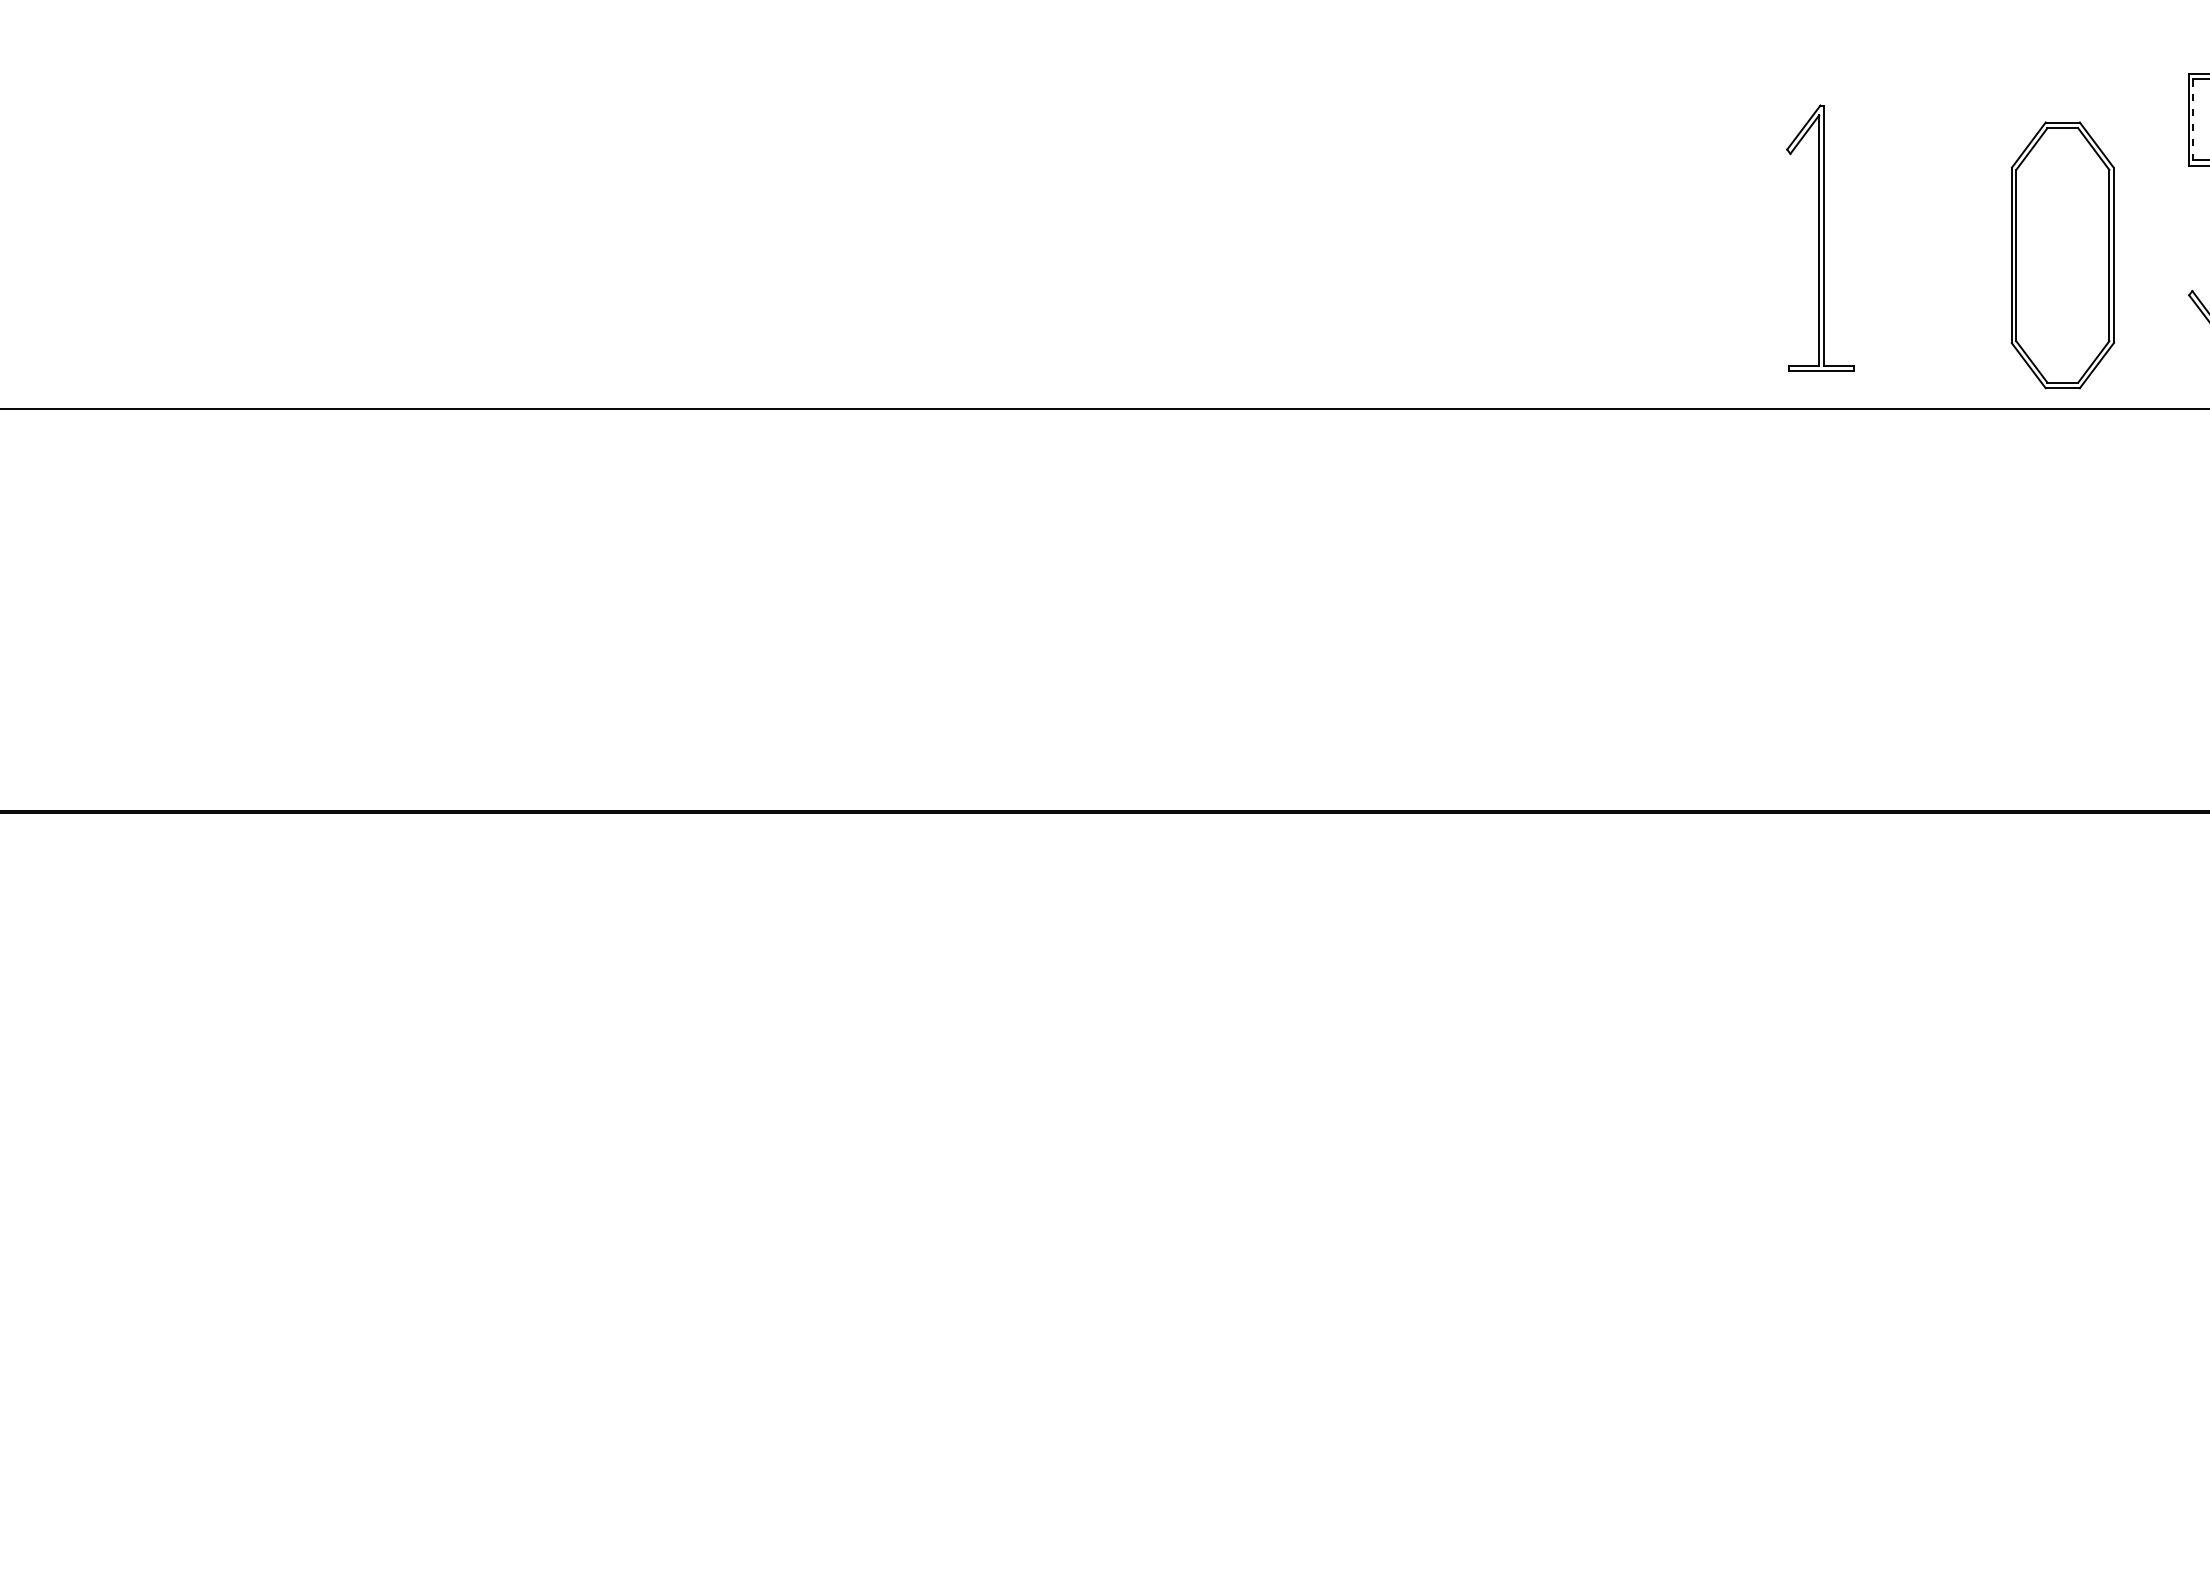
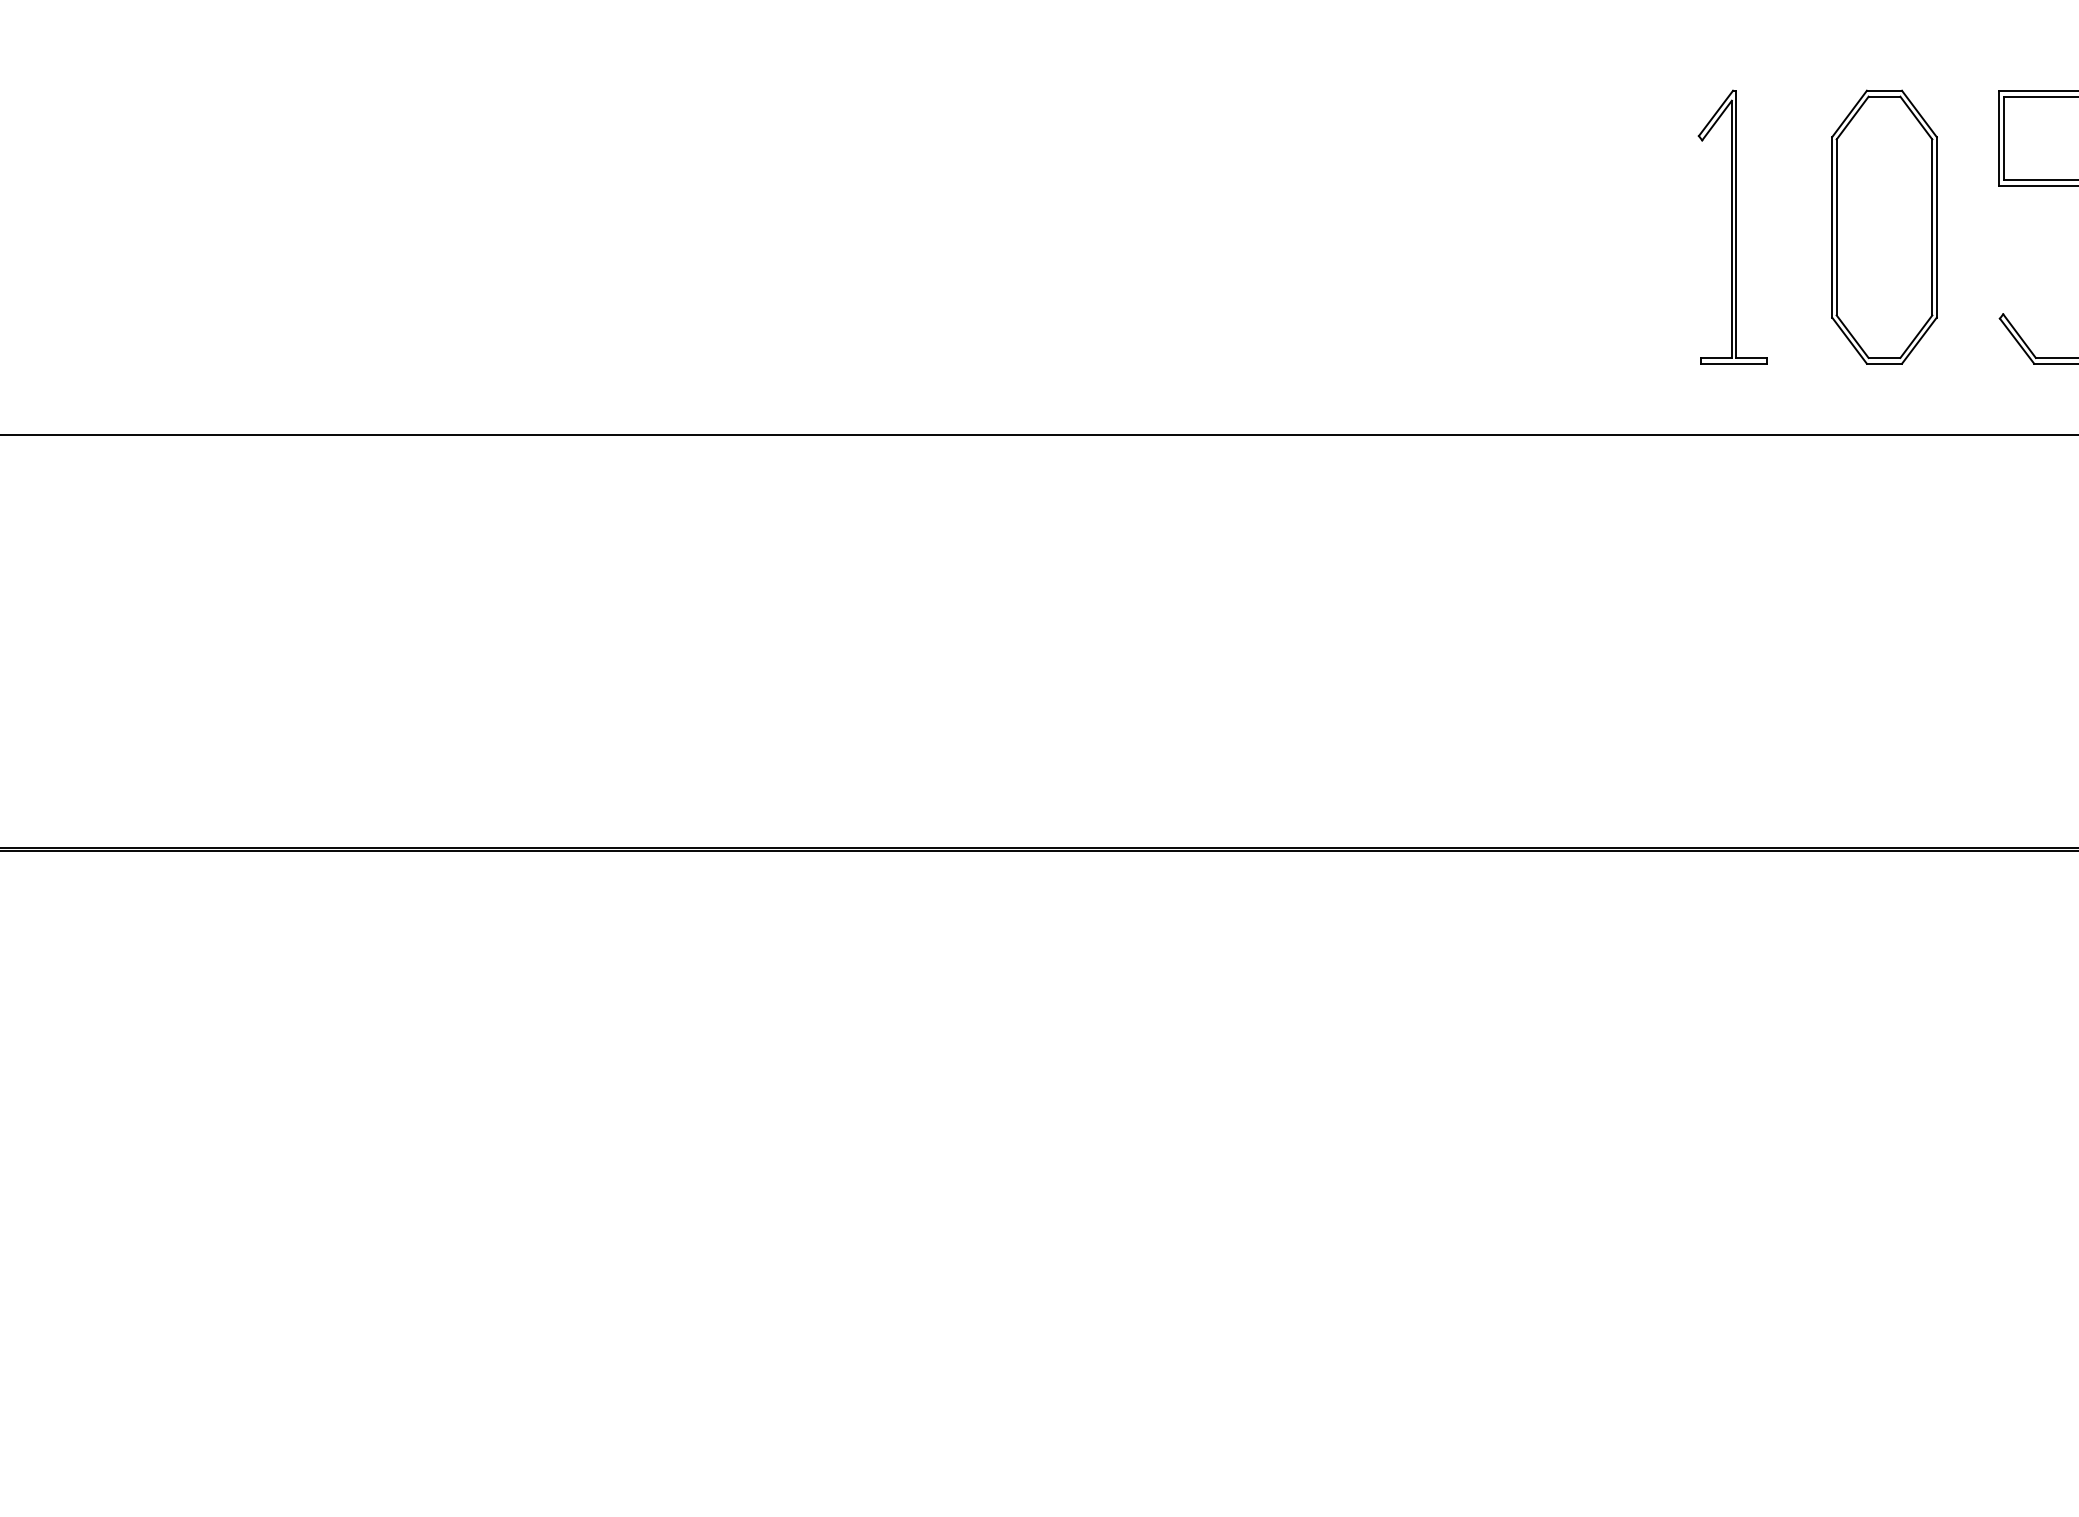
line: (2193, 119) -> (2004, 137), dashed -> solid
part: (1820, 237) -> (1733, 226), moved
part: (2062, 255) -> (1884, 227), moved

